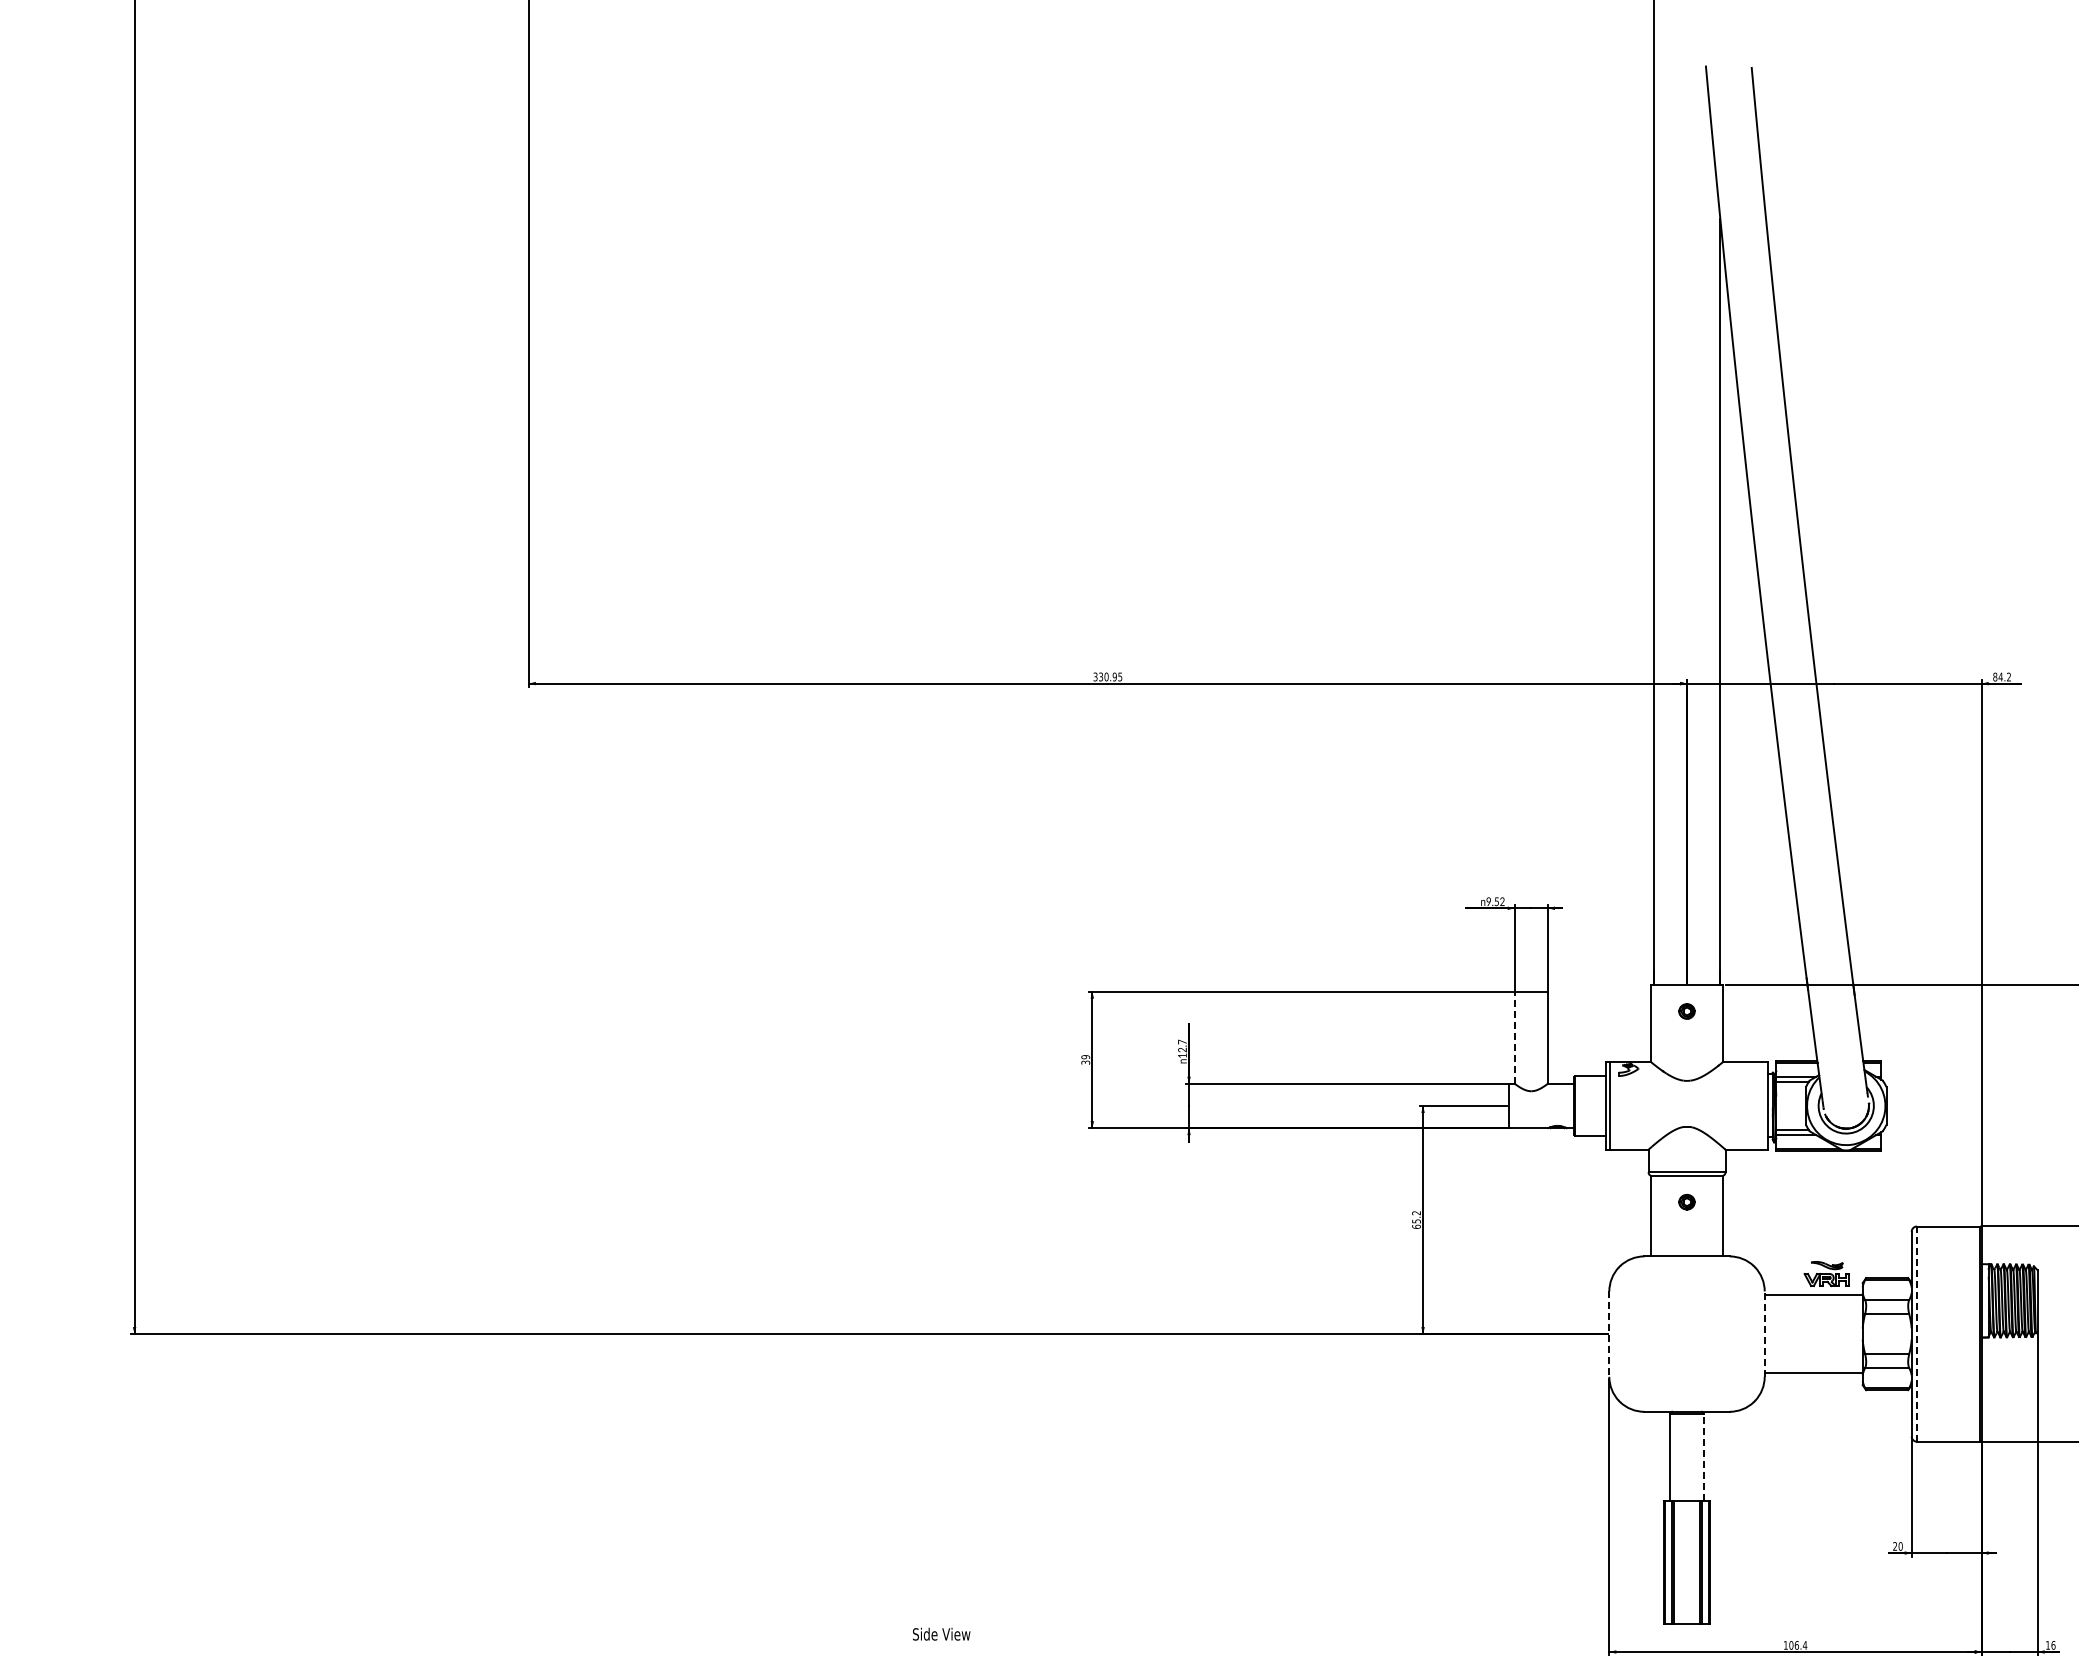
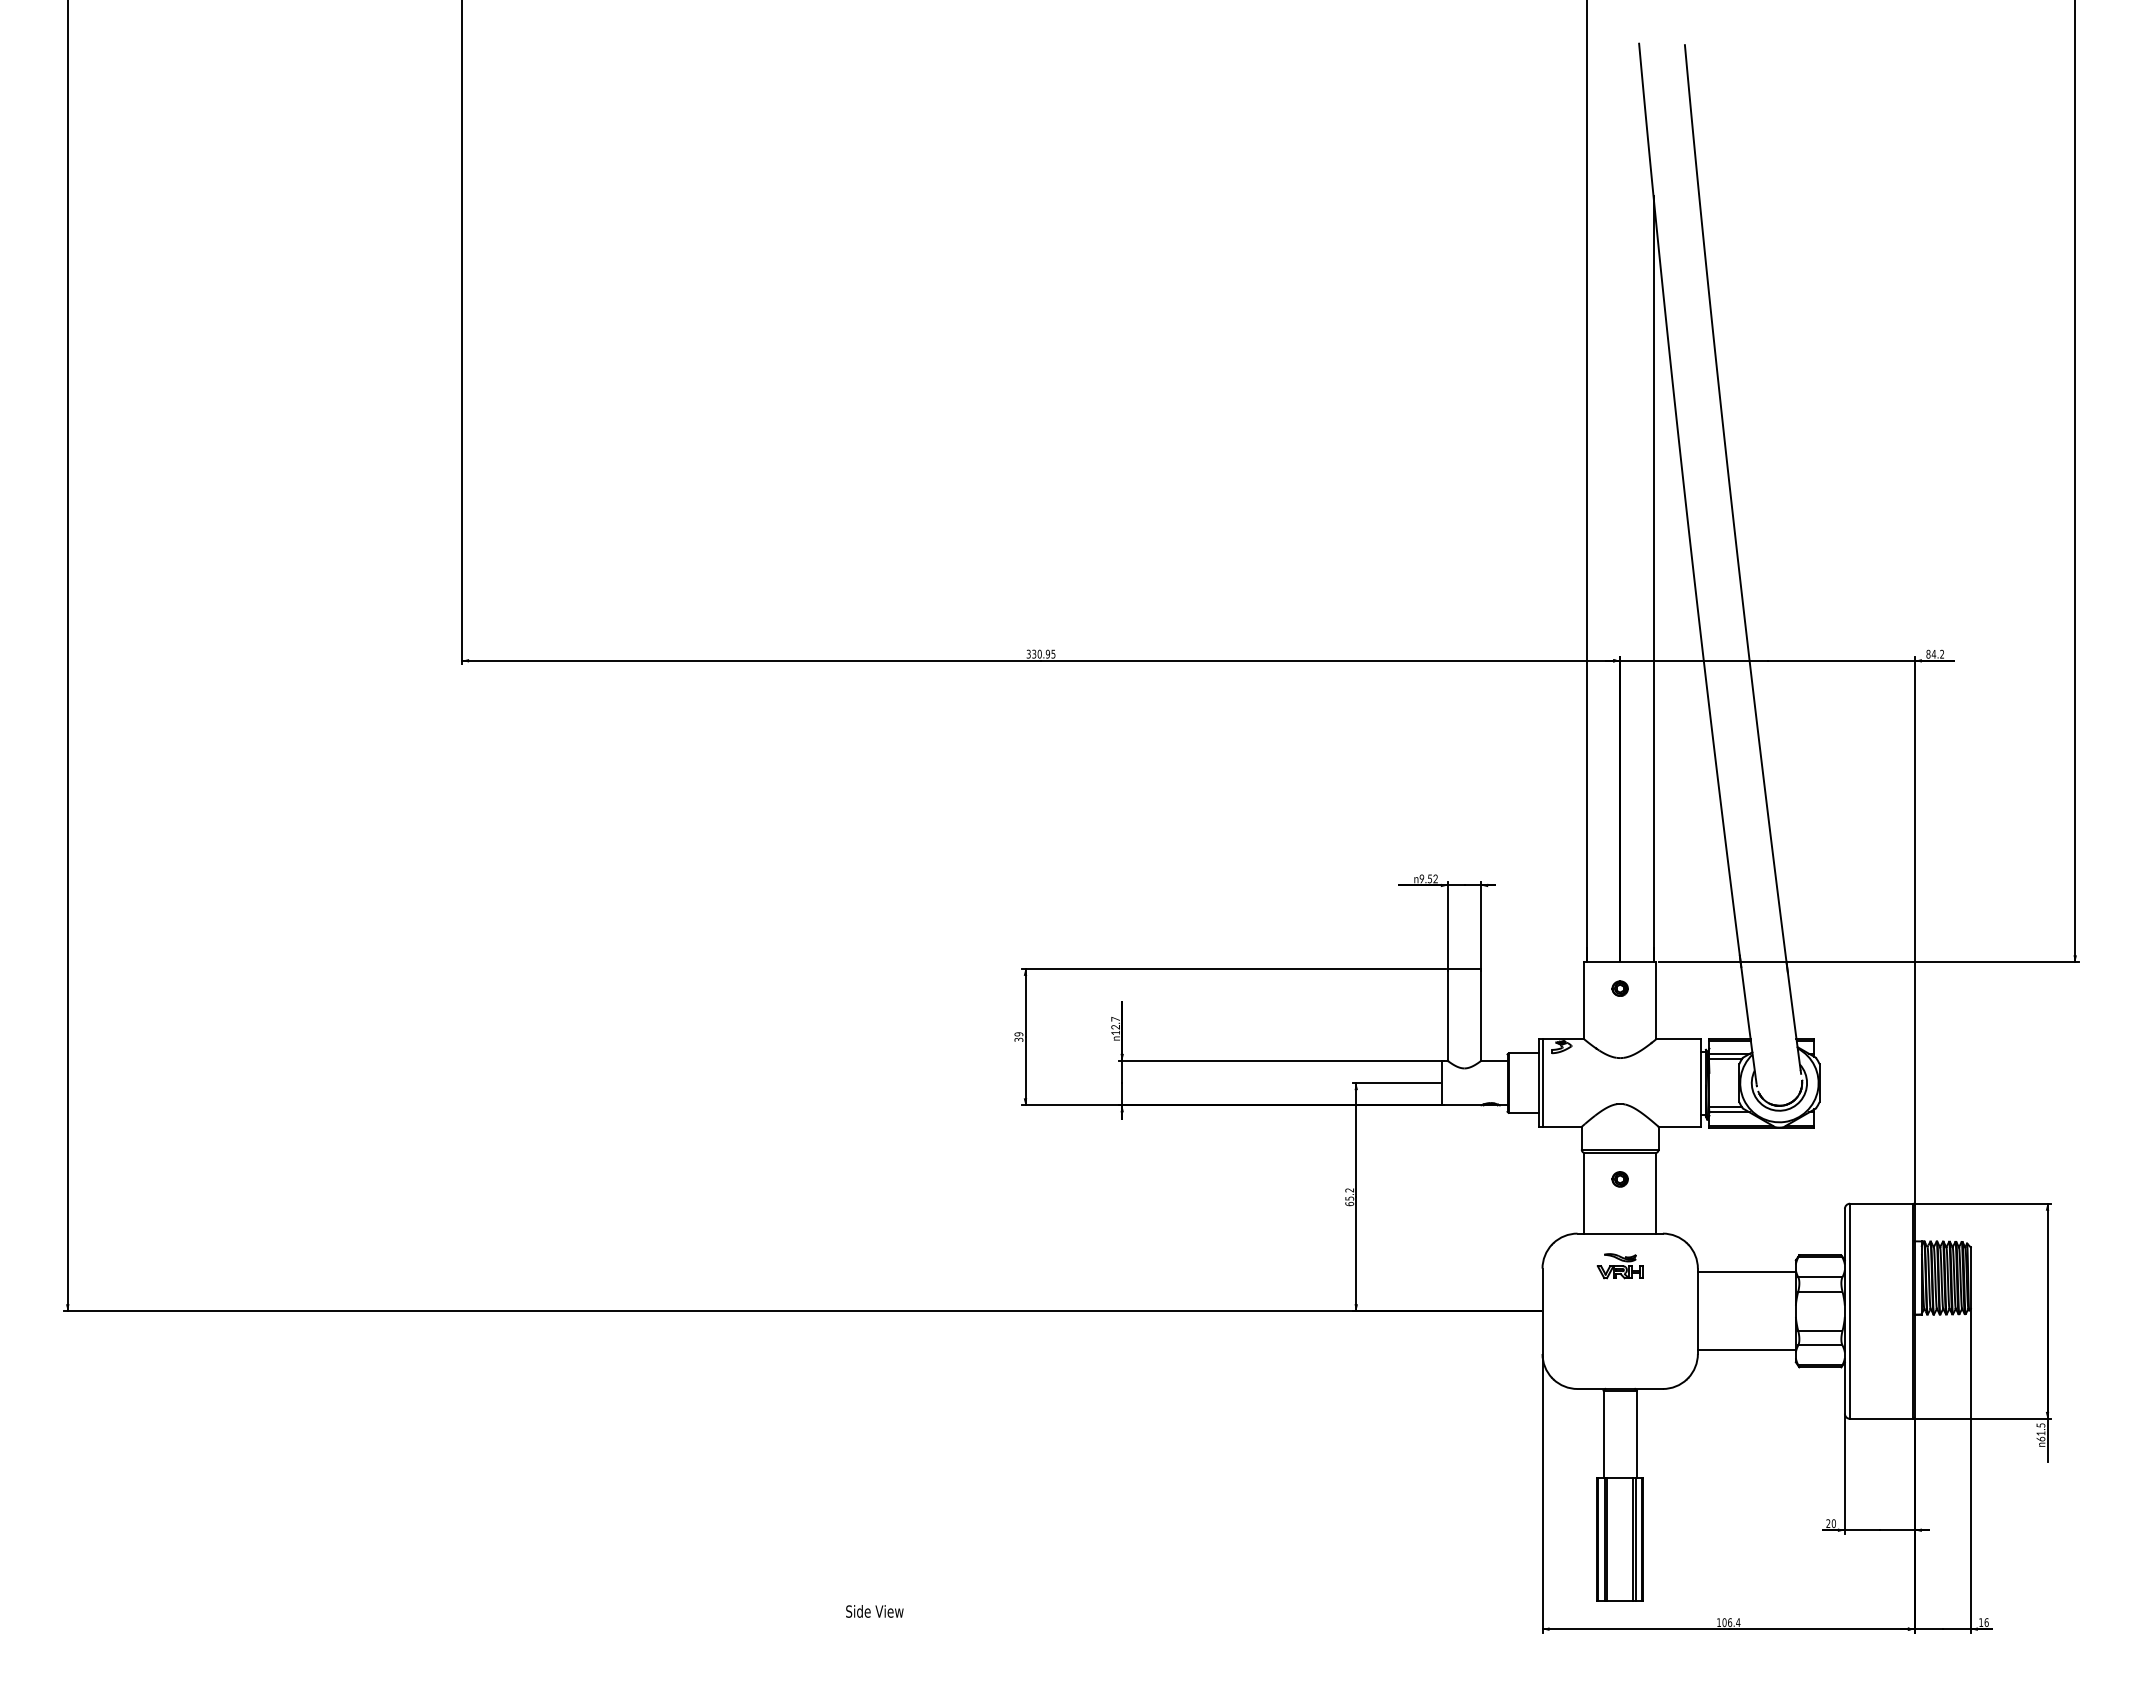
line: (1514, 1037) -> (1447, 1014), dashed -> solid
part: (1826, 1274) -> (1619, 1266), moved
line: (1609, 1334) -> (1542, 1311), dashed -> solid
line: (1764, 1334) -> (1697, 1311), dashed -> solid
line: (1917, 1334) -> (1850, 1311), dashed -> solid
line: (1703, 1457) -> (1636, 1434), dashed -> solid

